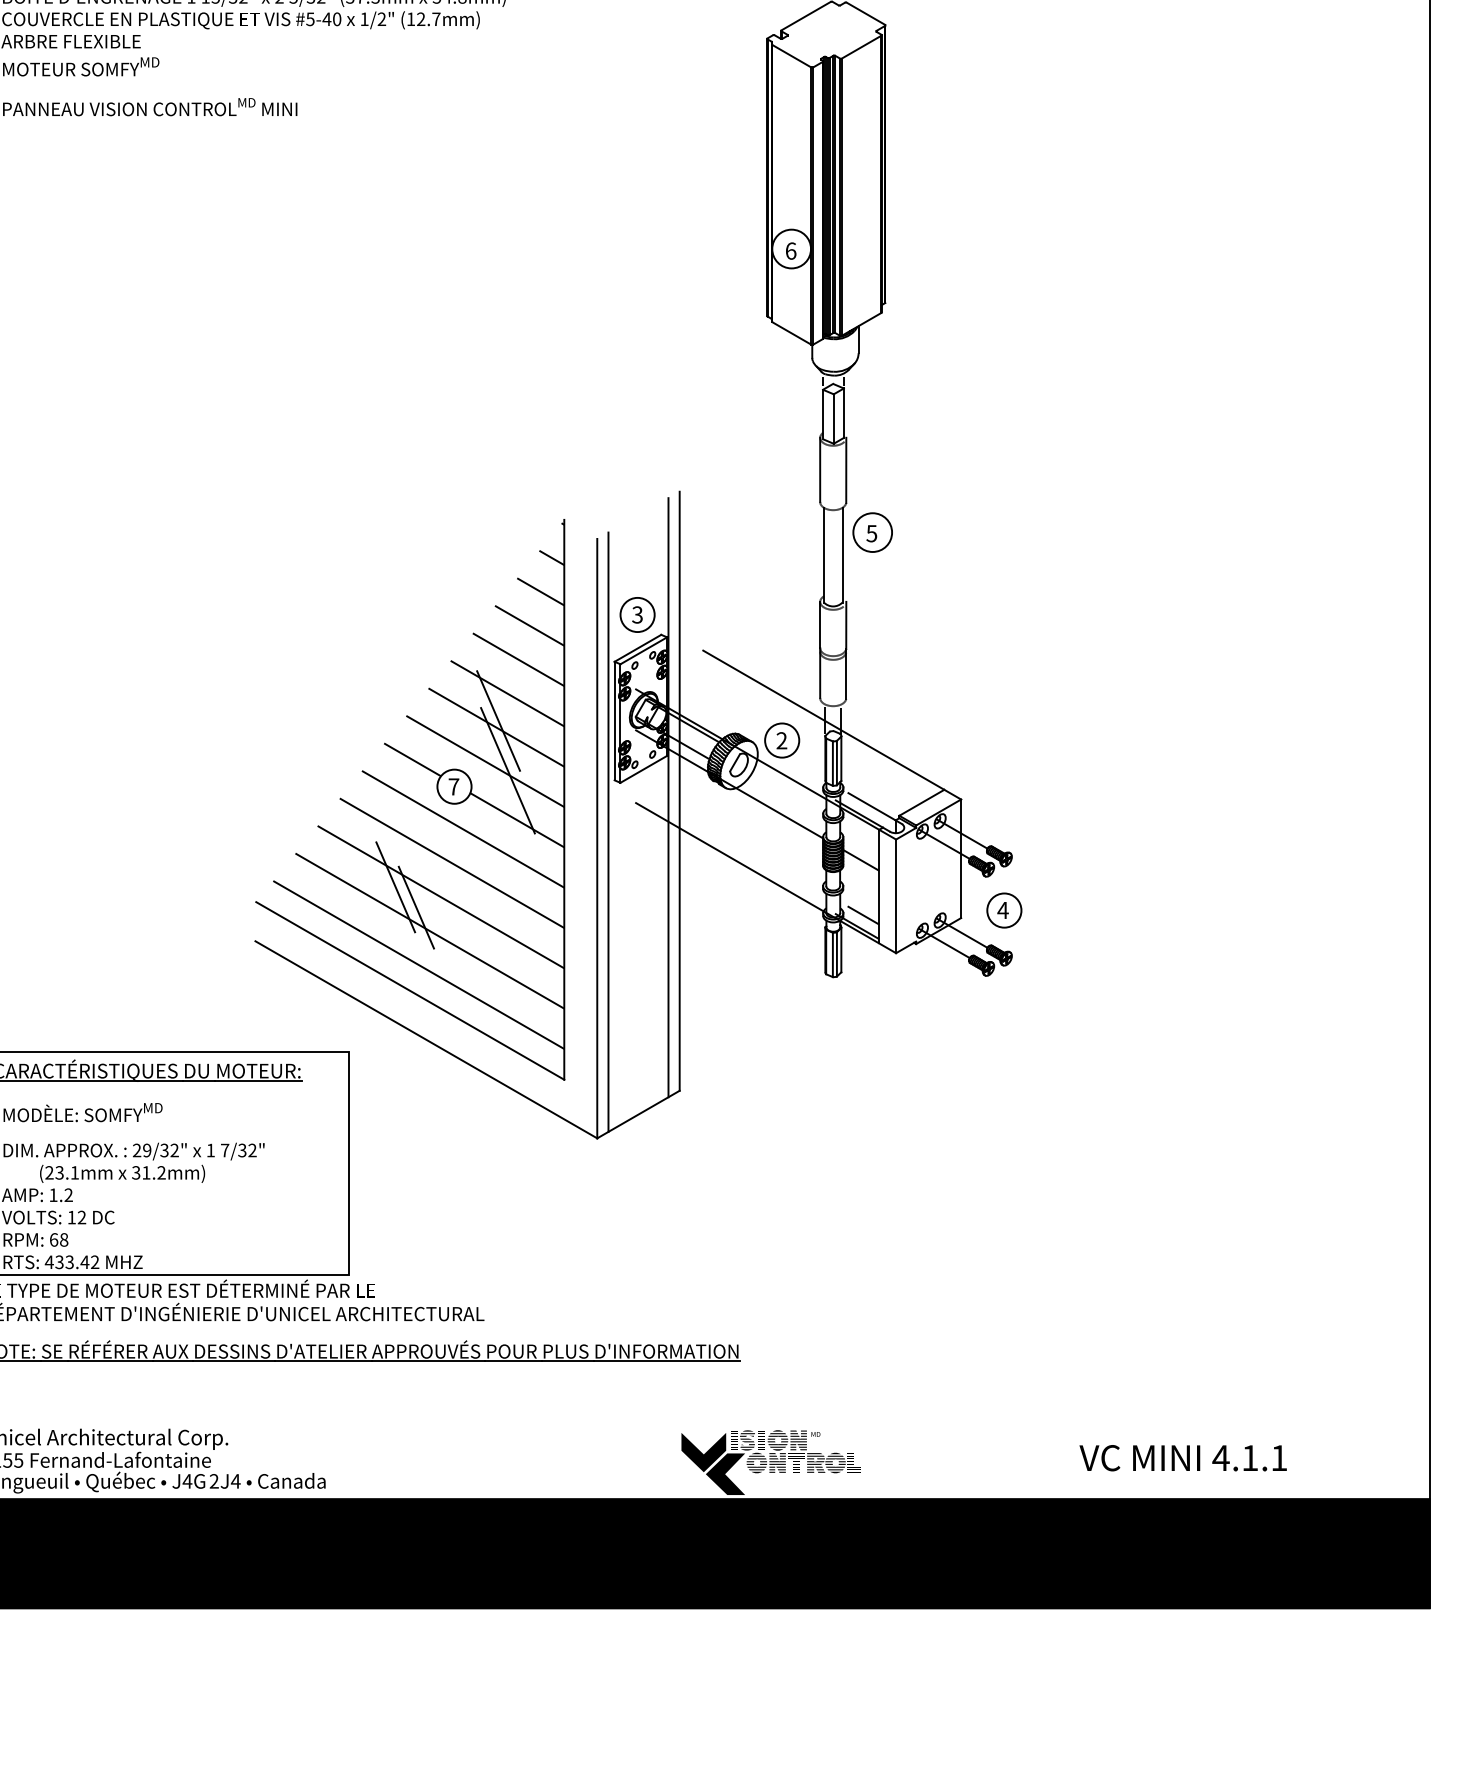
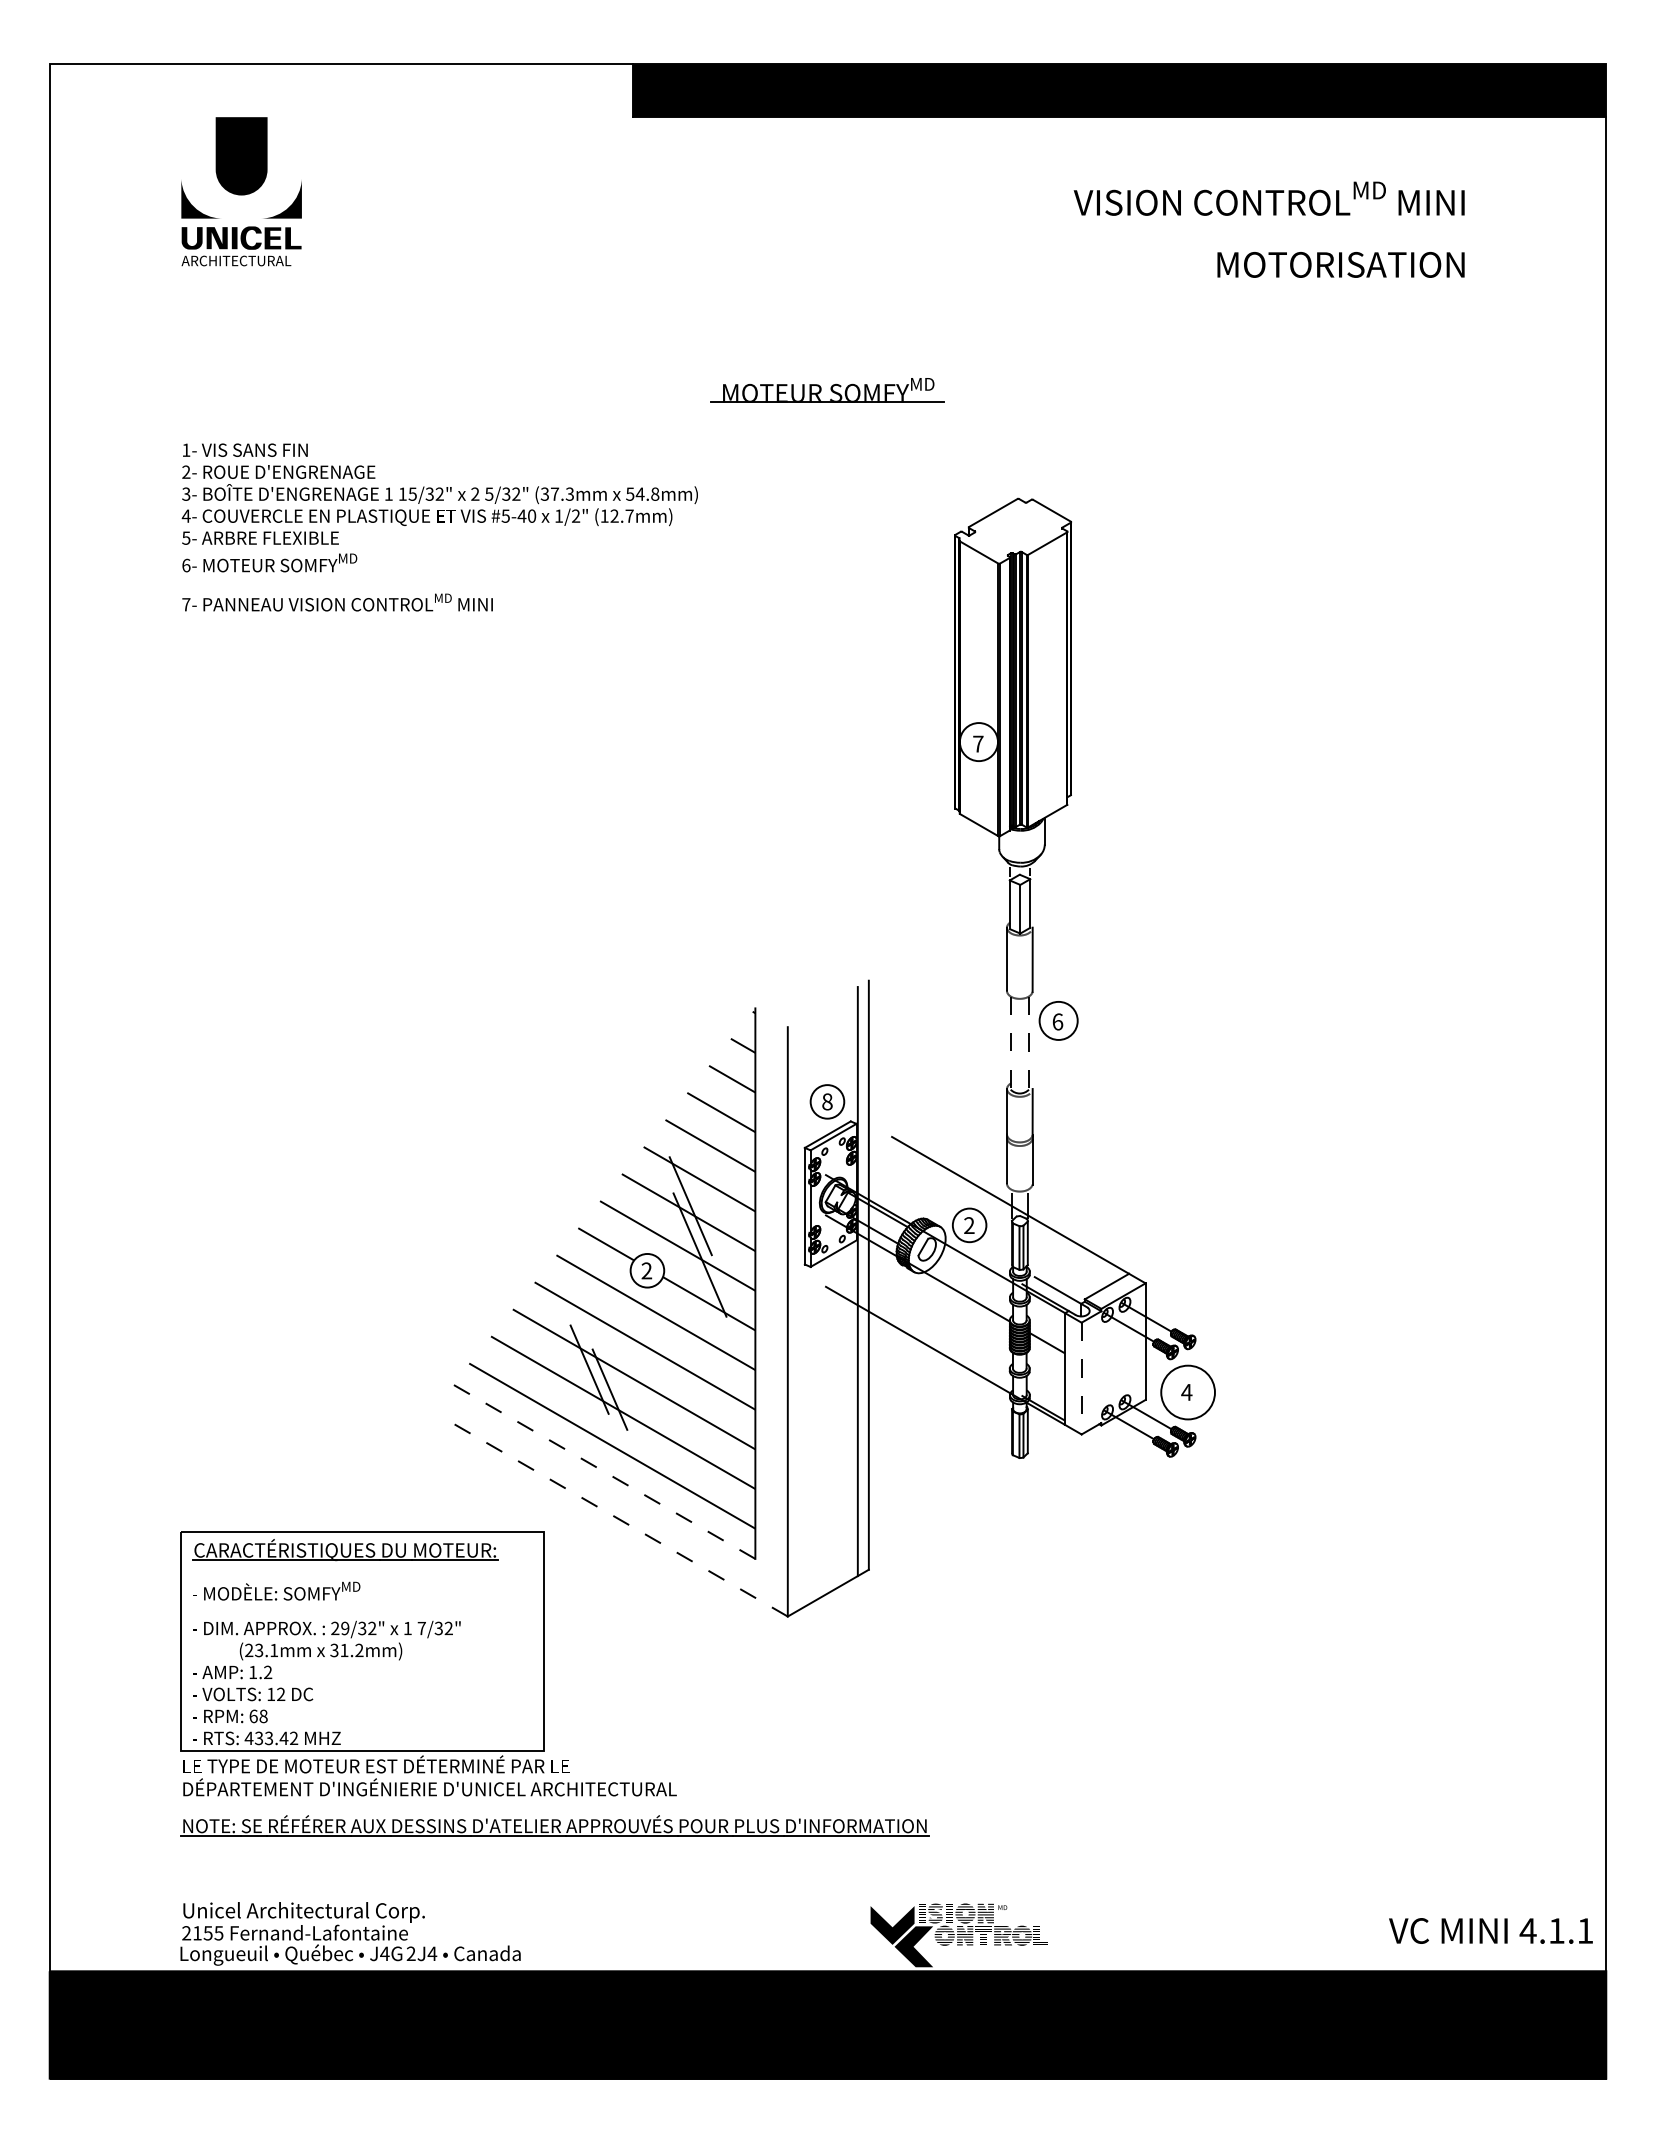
text: (791, 250) -> (978, 743), 6 -> 7
text: (871, 533) -> (1057, 1021), 5 -> 6
line: (823, 555) -> (1010, 1043), solid -> dashed
line: (842, 555) -> (1028, 1043), solid -> dashed
text: (637, 614) -> (827, 1101), 3 -> 8
text: (453, 786) -> (646, 1270), 7 -> 2
line: (608, 832) -> (798, 1315), removed
line: (895, 896) -> (1081, 1378), solid -> dashed
circle: (1003, 910) -> (1187, 1392), size x1.6
line: (863, 915) -> (1049, 1397), removed
line: (409, 990) -> (603, 1471), solid -> dashed
line: (426, 1039) -> (619, 1519), solid -> dashed
text: (1182, 1457) -> (1490, 1930), moved

